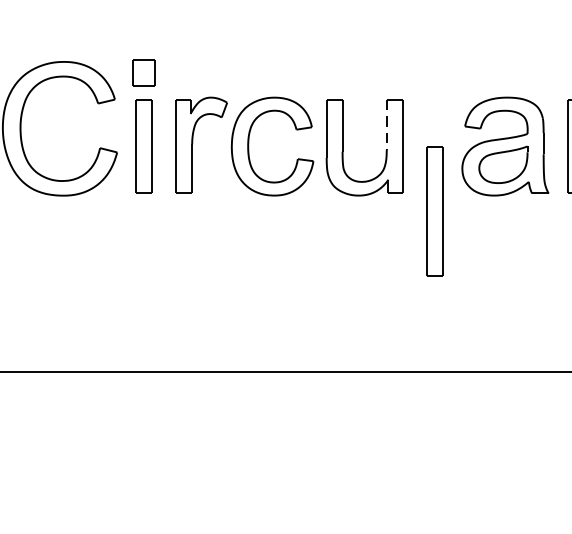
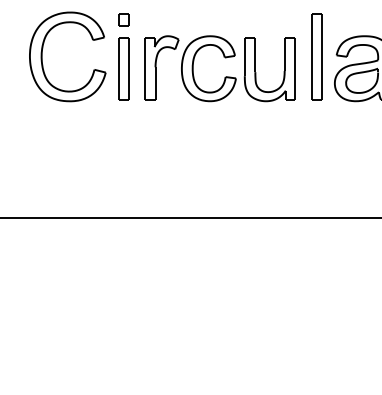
part: (143, 72) -> (123, 19), size x0.71
line: (386, 125) -> (284, 54), dashed -> solid
part: (434, 211) -> (316, 56), moved

